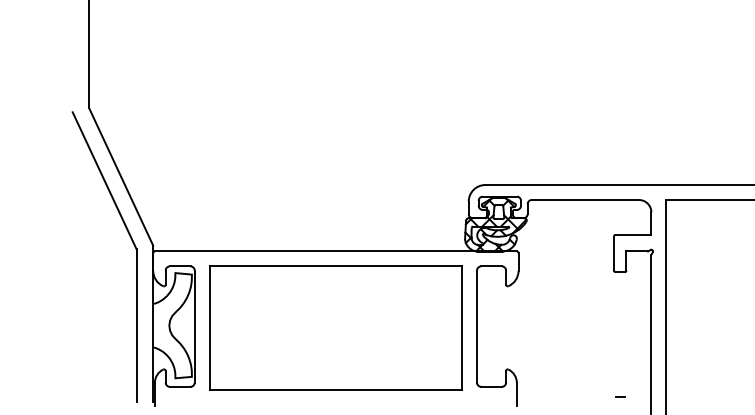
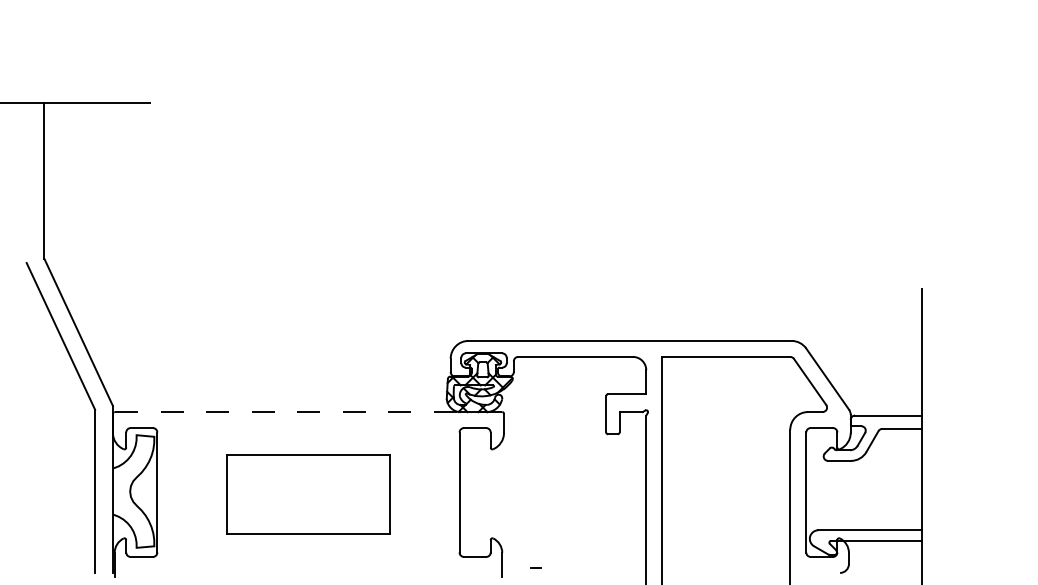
line: (335, 251) -> (308, 412), solid -> dashed
part: (335, 328) -> (308, 494), size x0.6
line: (619, 396) -> (535, 567), moved

